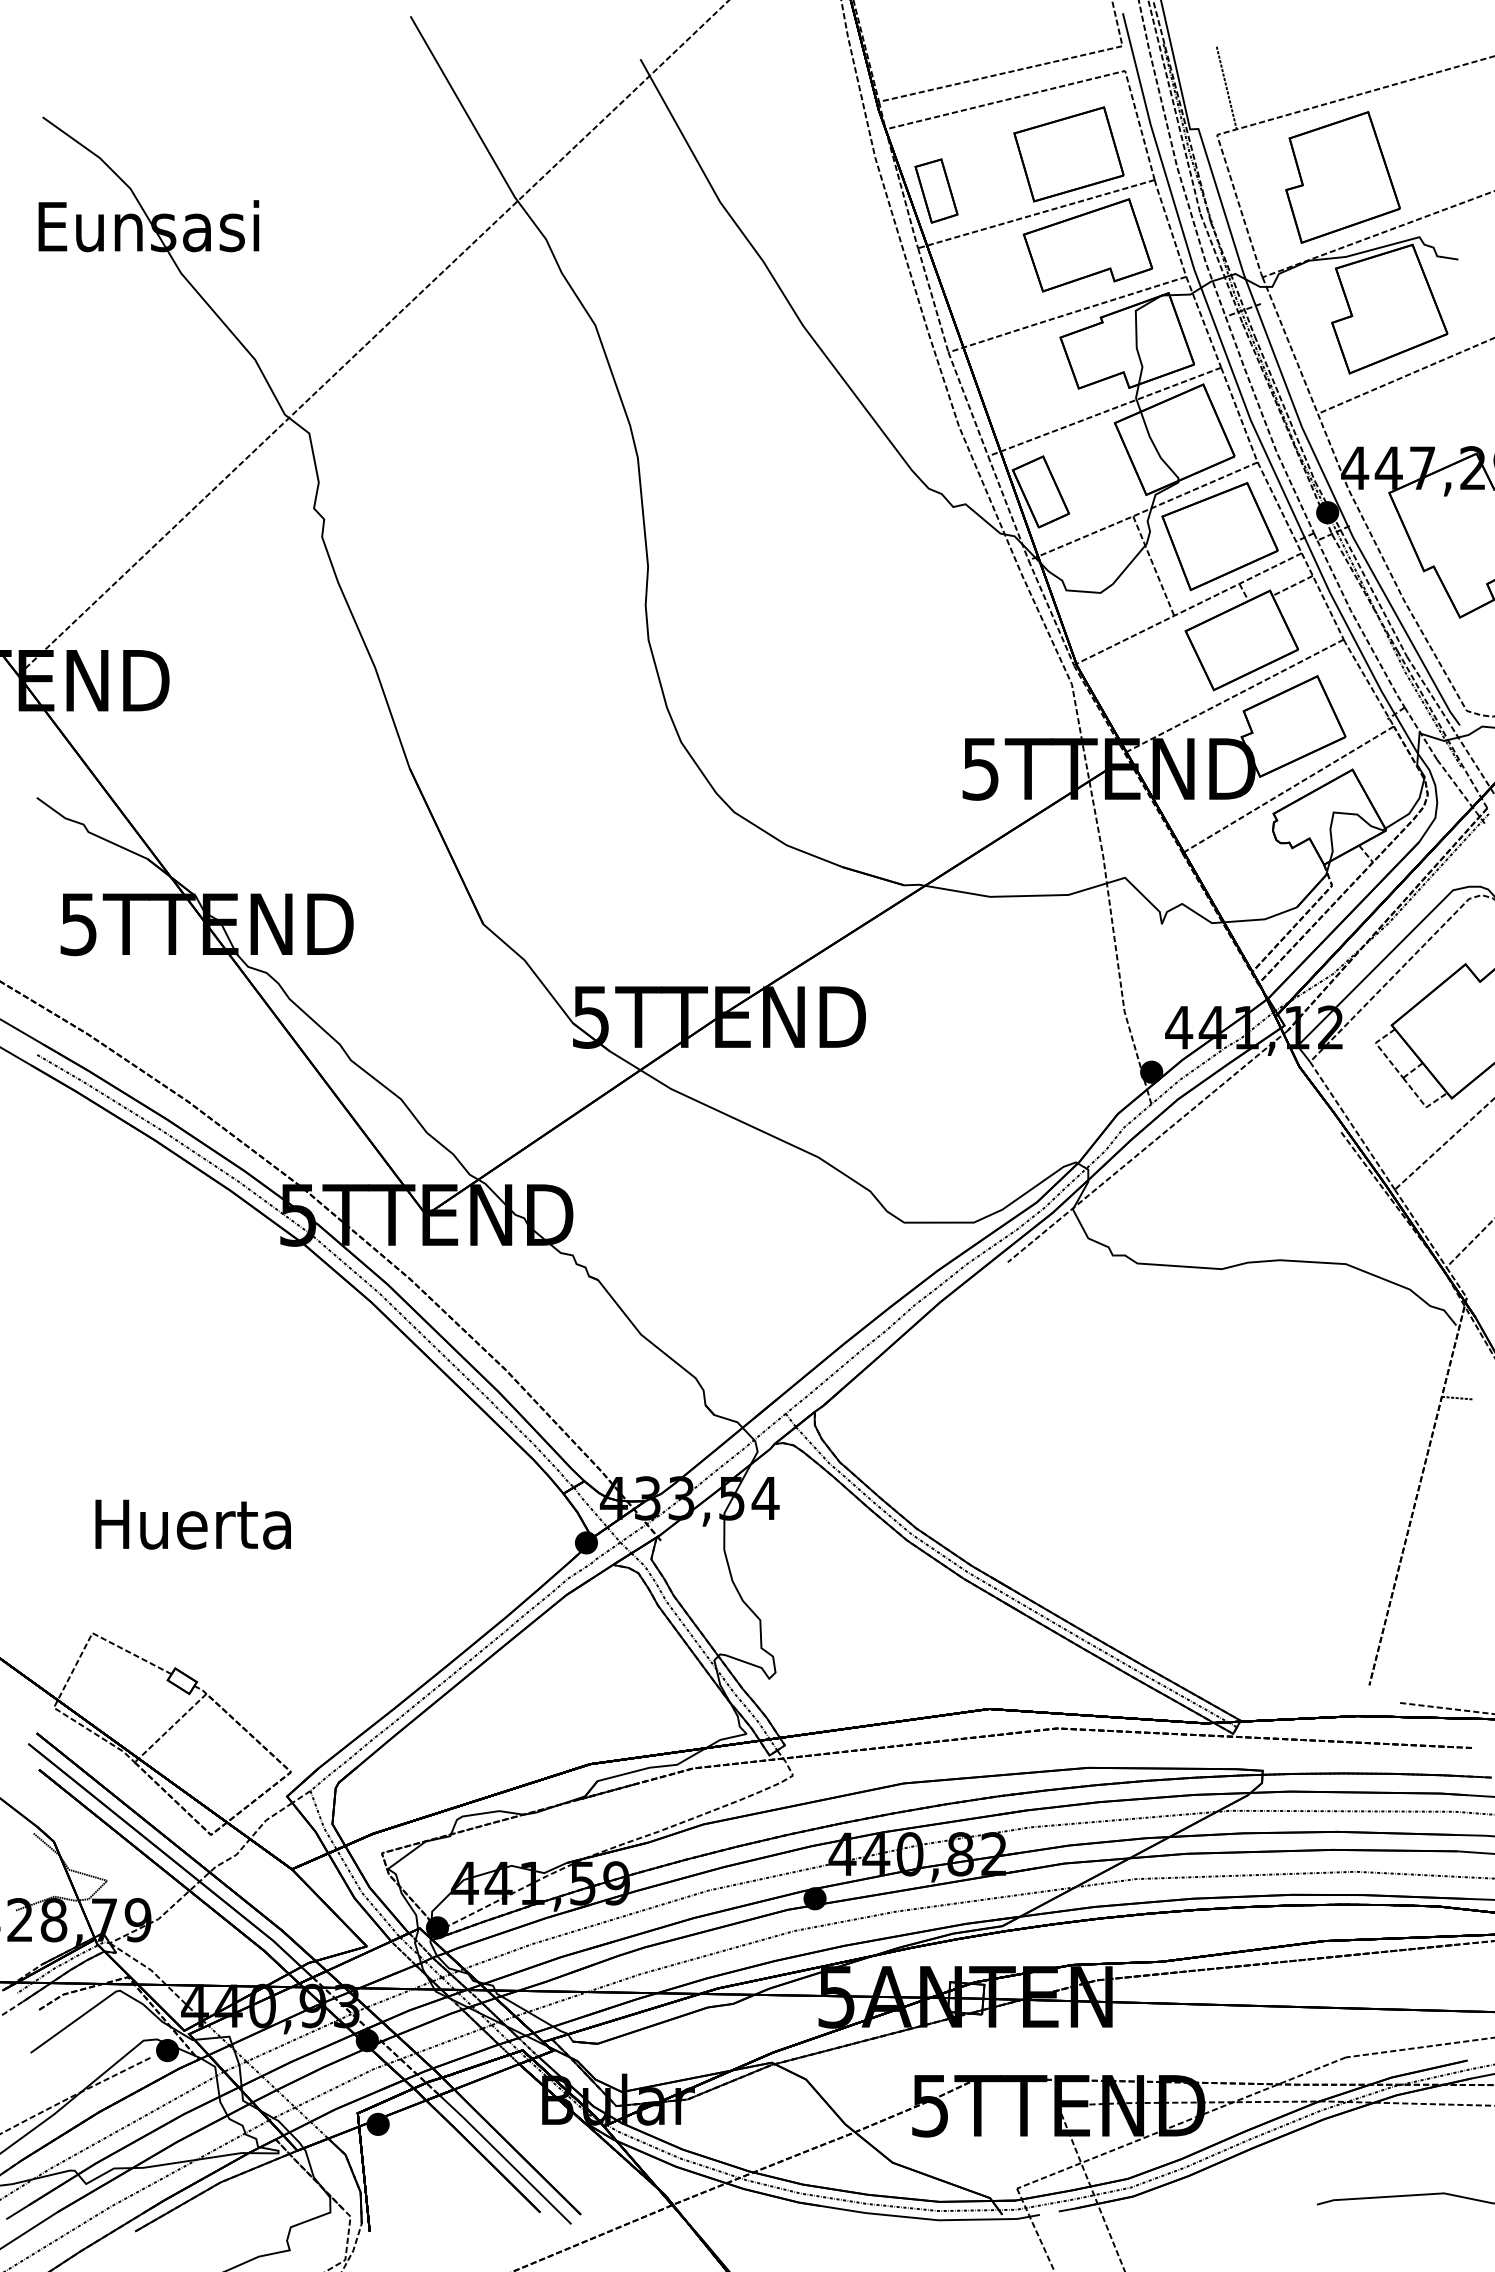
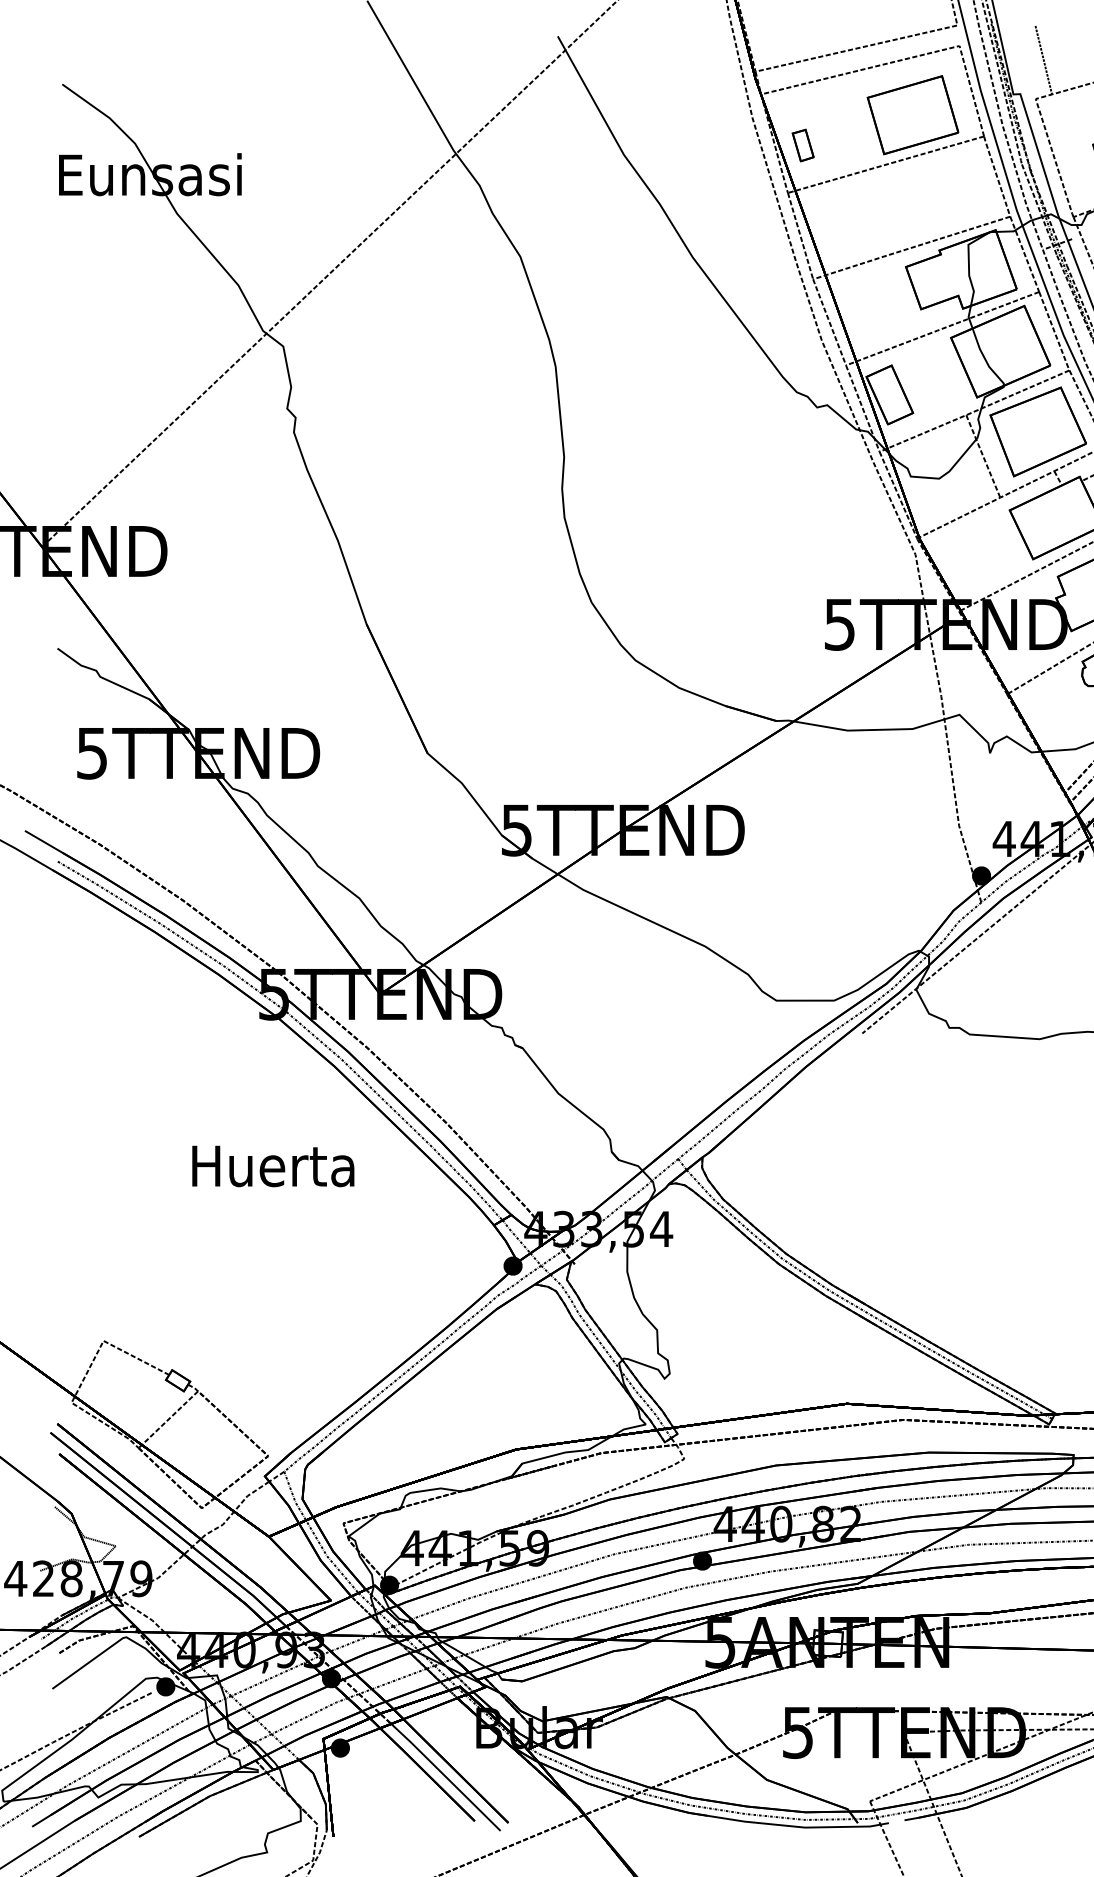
part: (936, 190) -> (803, 145), size x0.6
part: (1087, 245) -> (928, 190), removed
text: (192, 1524) -> (272, 1166), moved

